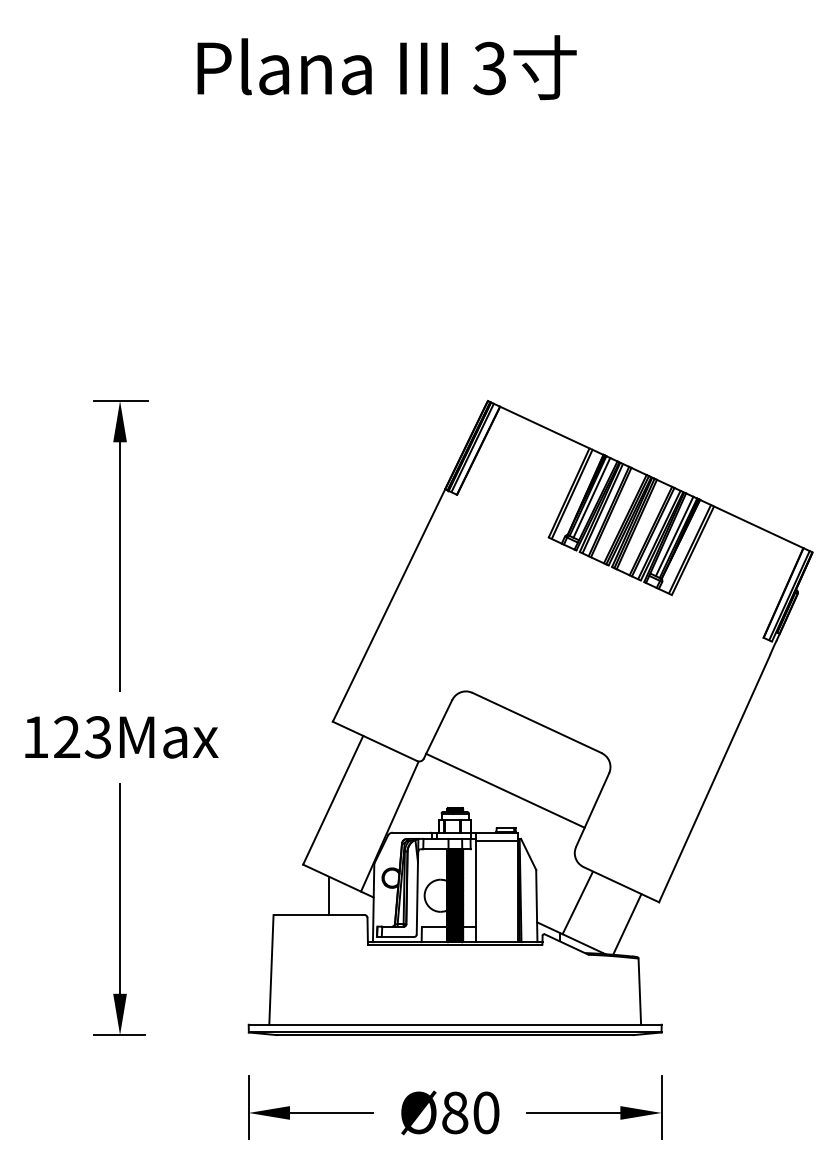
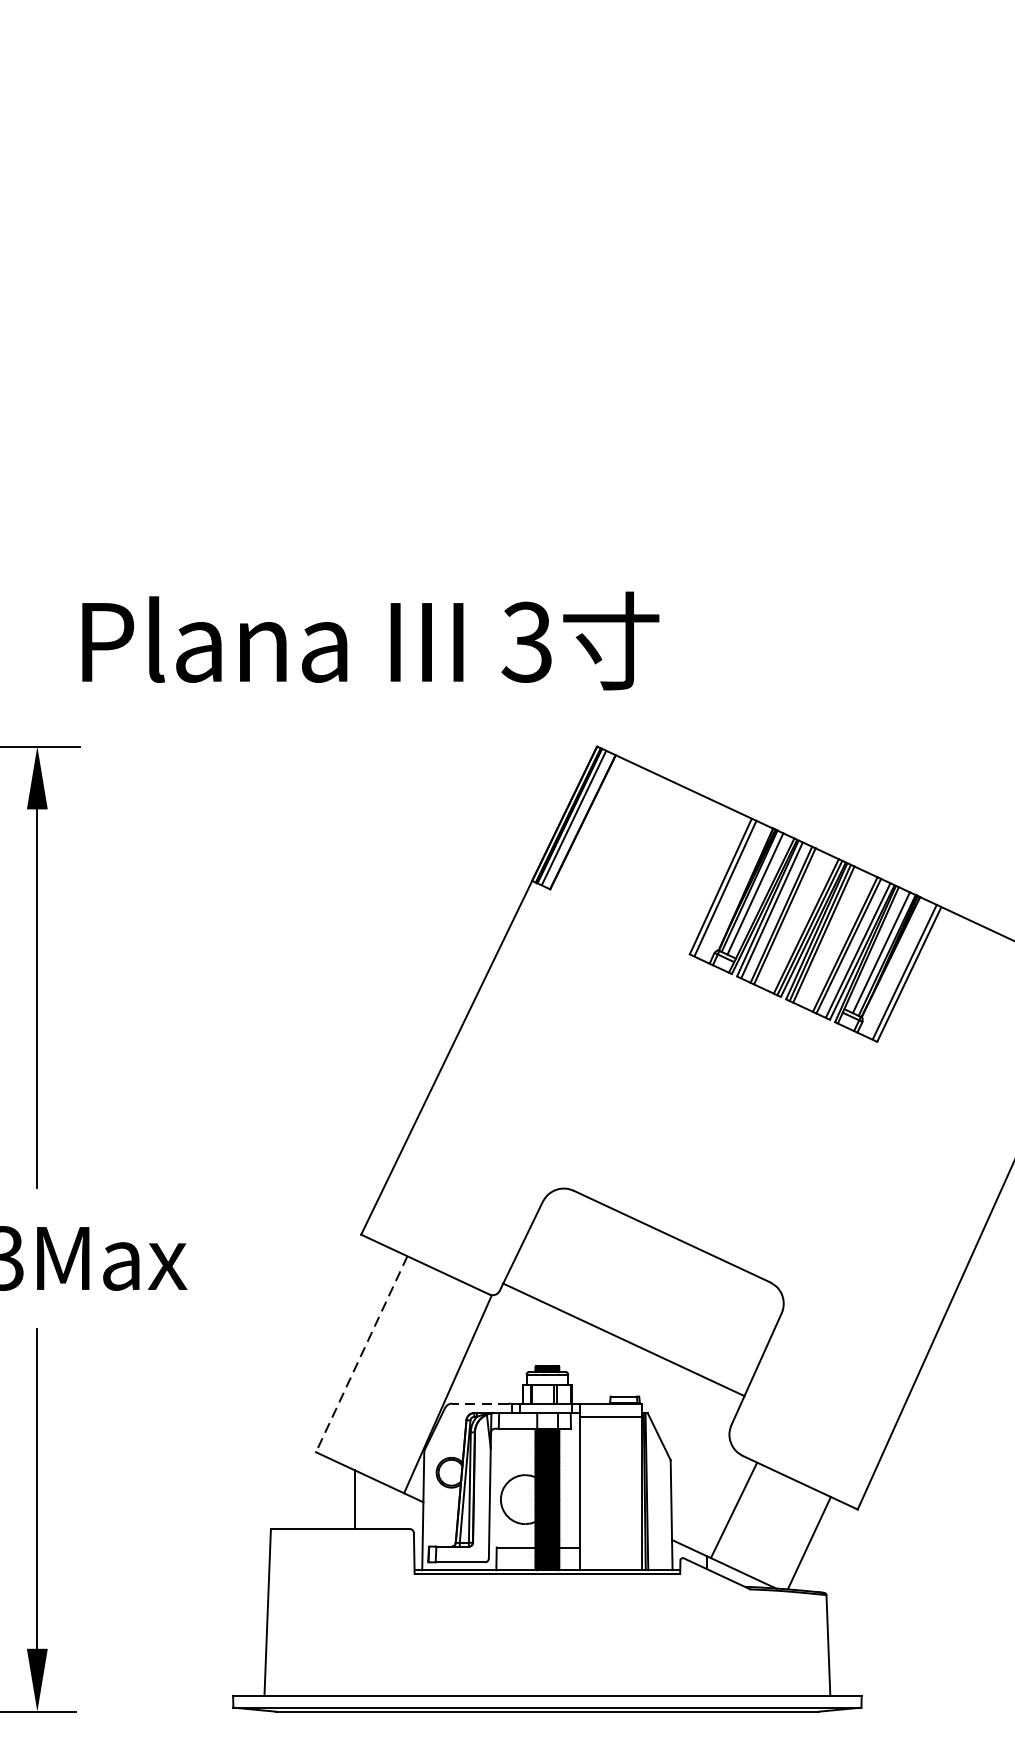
text: (386, 67) -> (369, 640), moved
line: (333, 800) -> (362, 1354), solid -> dashed
line: (411, 832) -> (480, 1403), solid -> dashed

